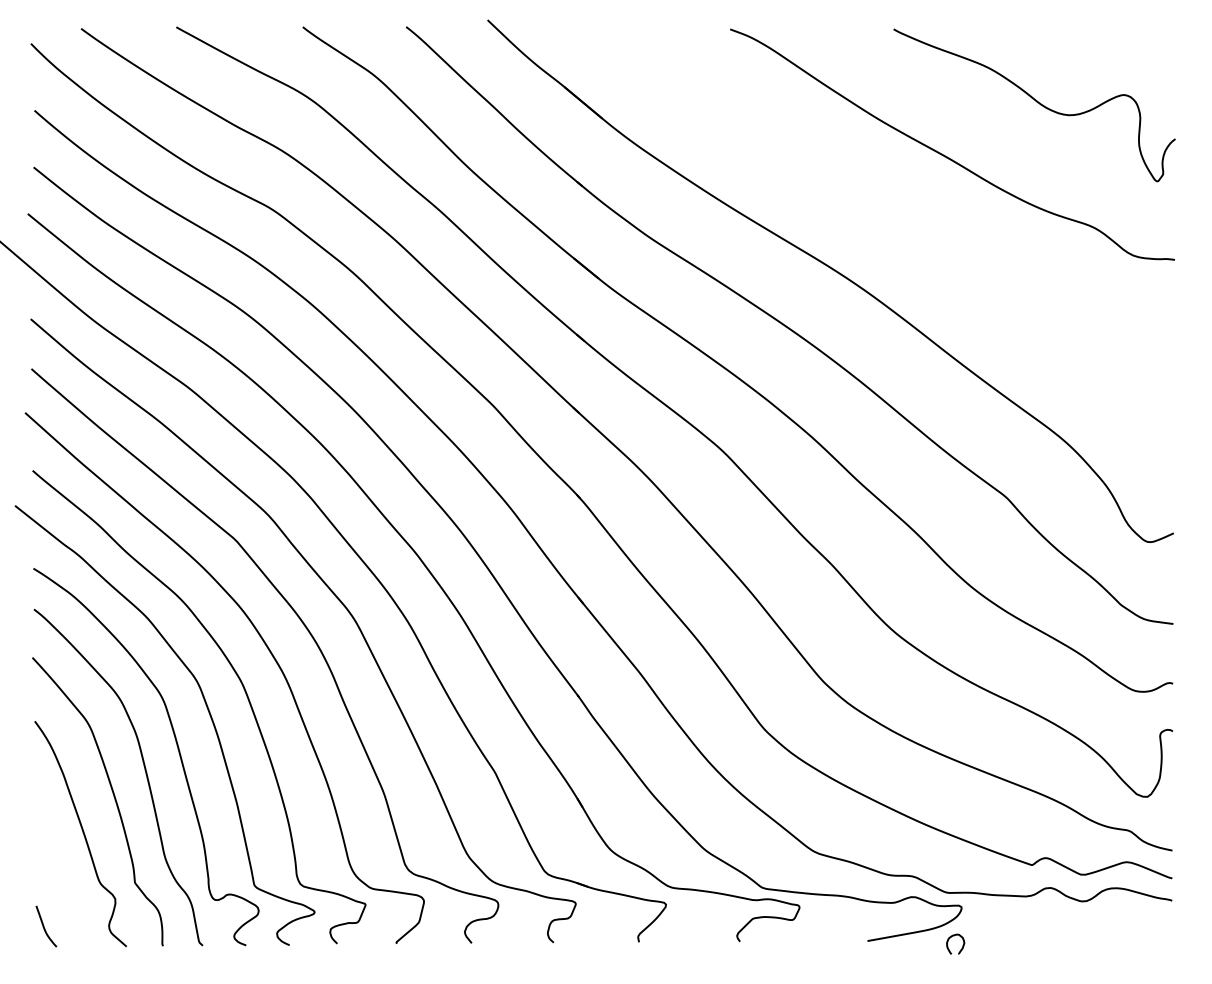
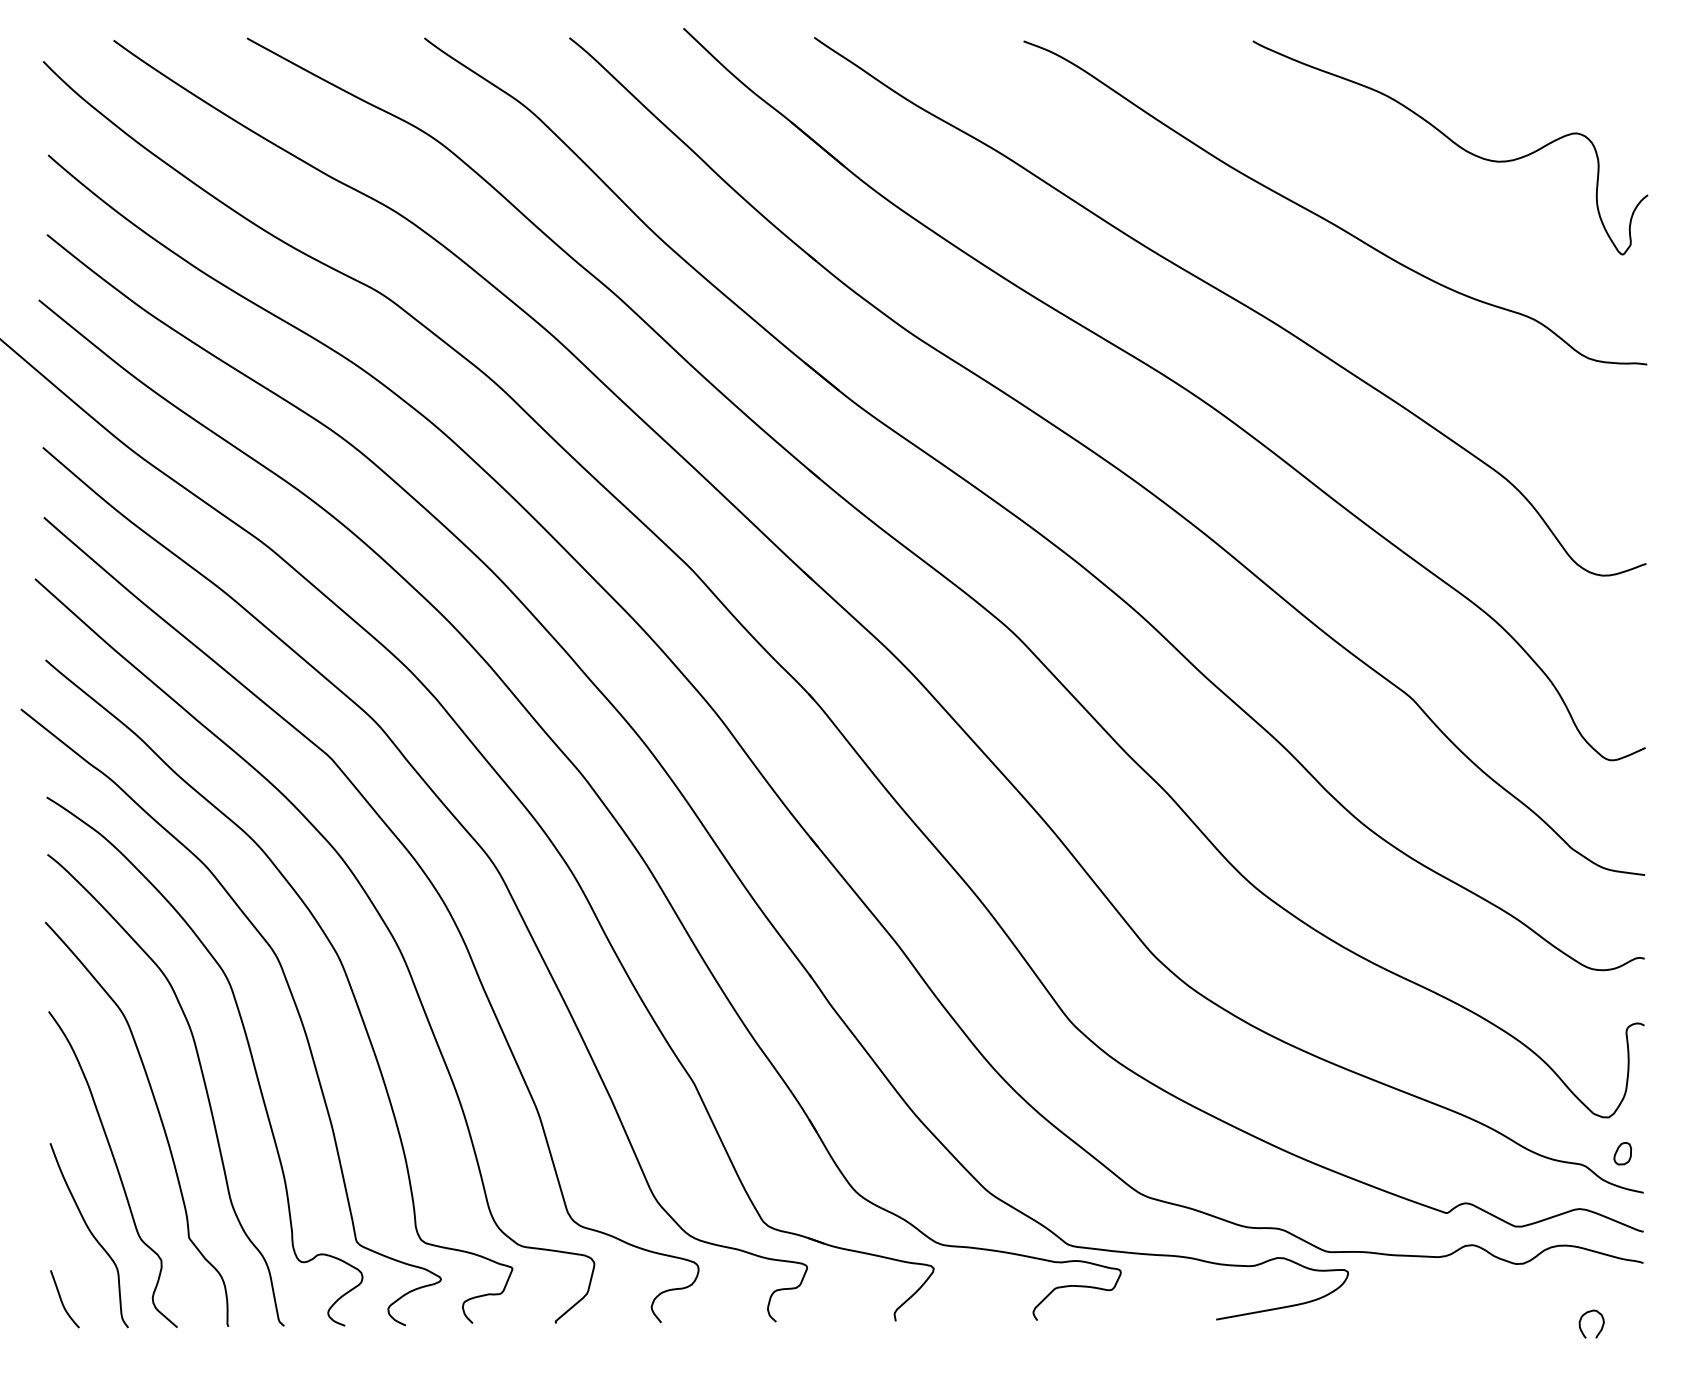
curve: (880, 214) -> (1234, 300), added
part: (1157, 822) -> (1622, 1153), added
curve: (64, 879) -> (90, 1233), added
curve: (948, 941) -> (1581, 1320), moved

